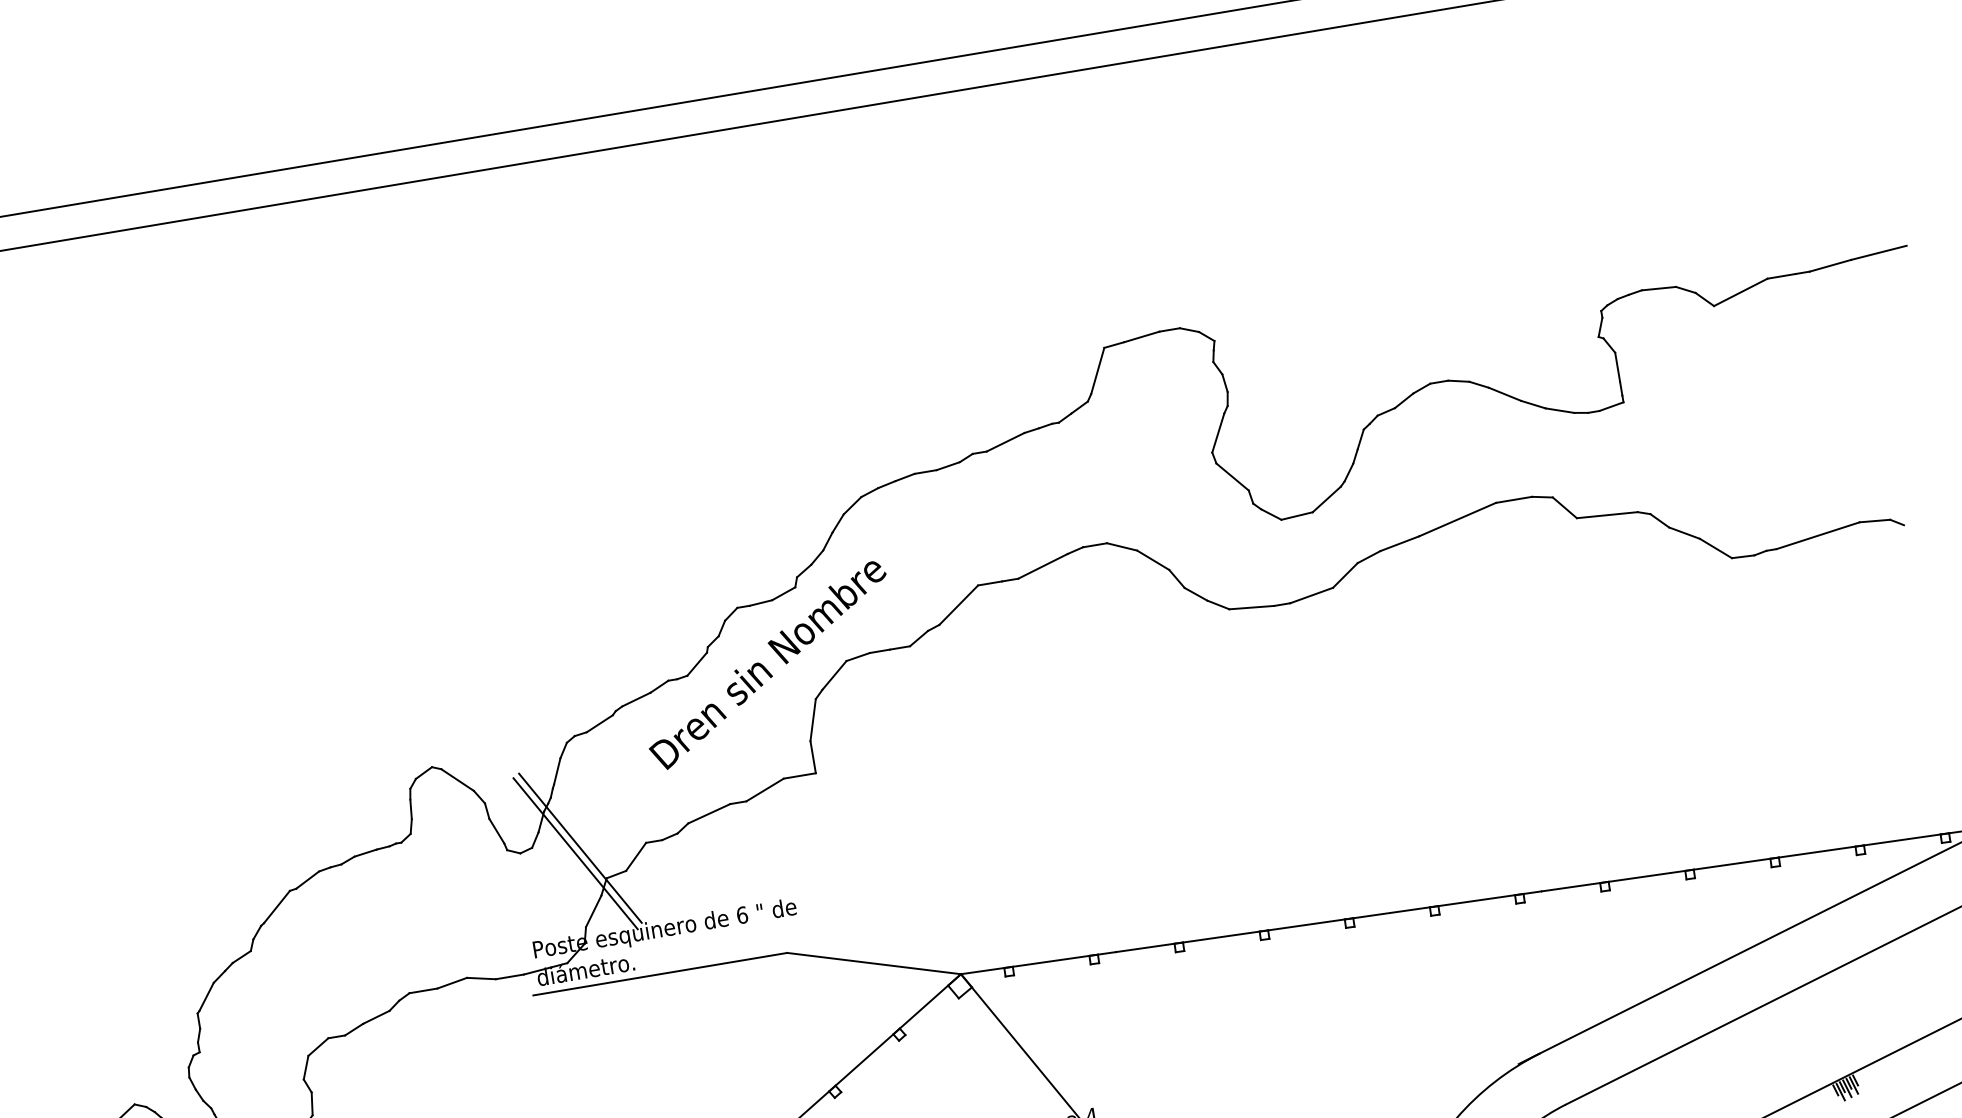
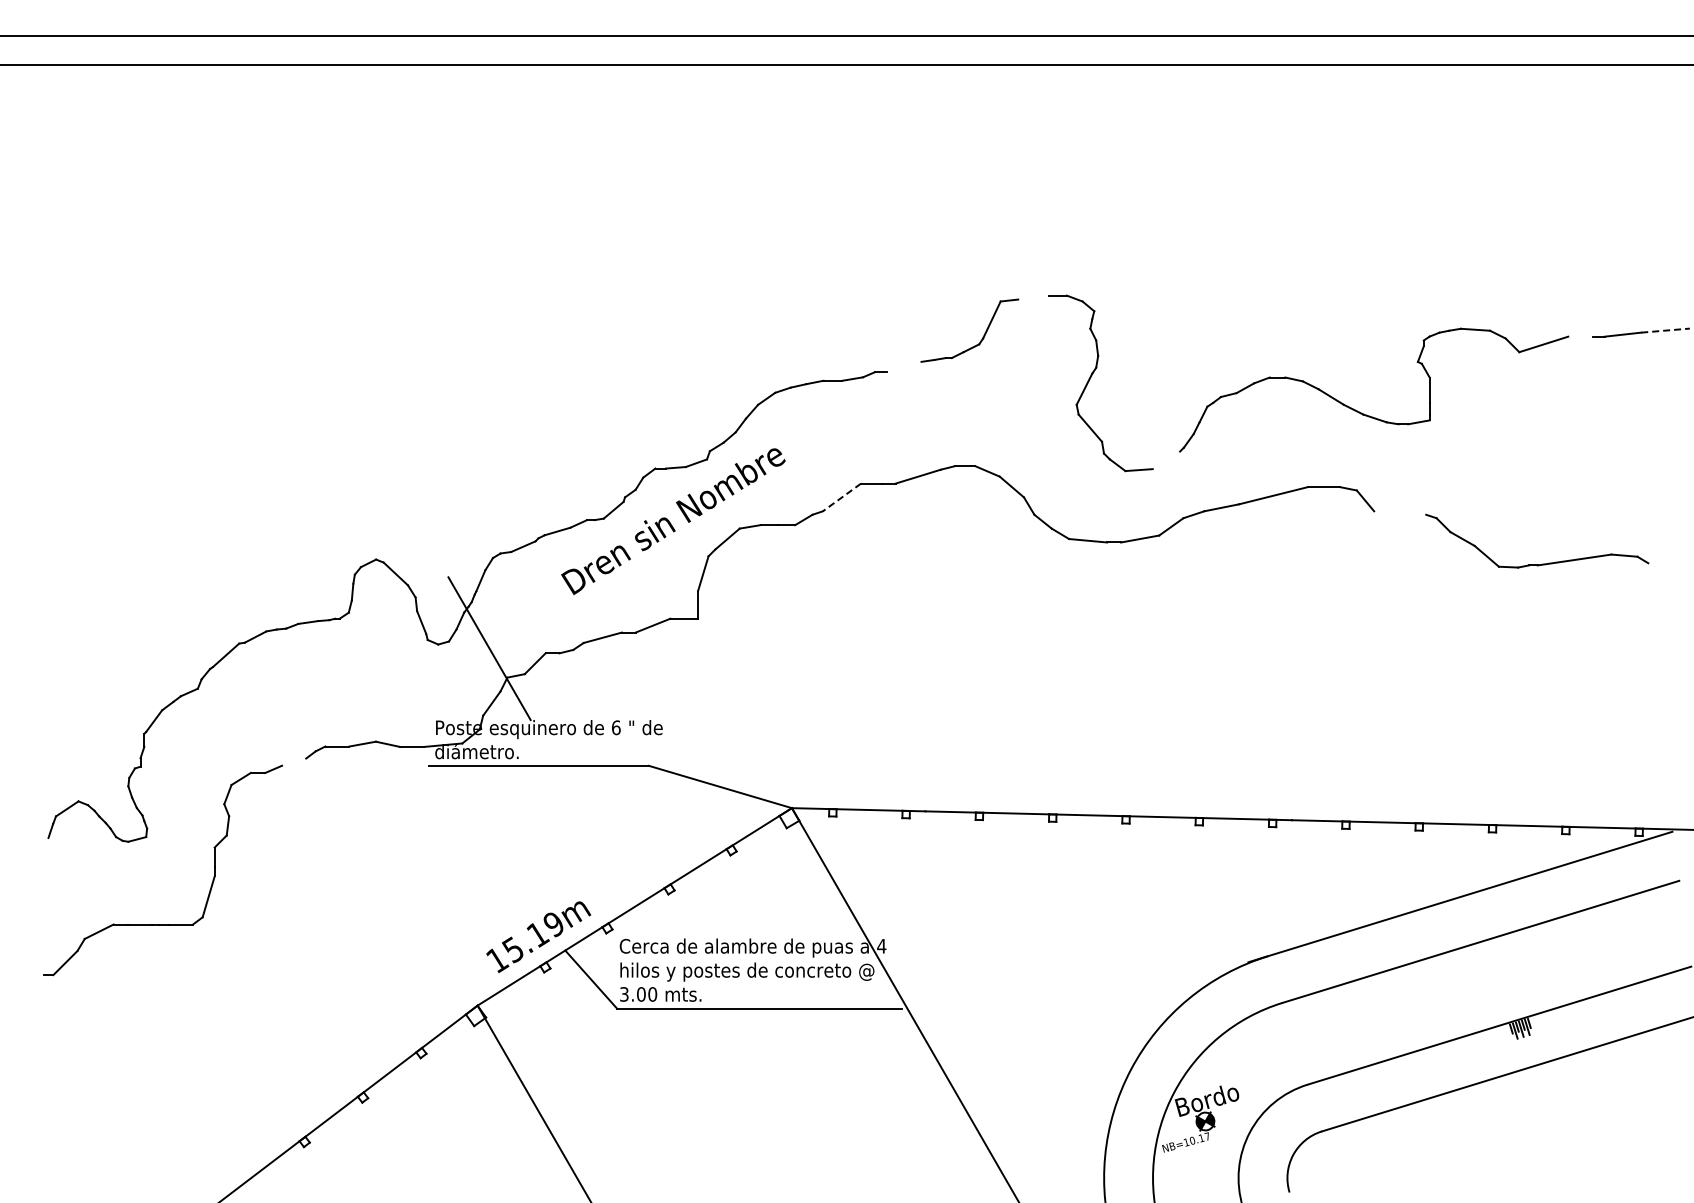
line: (1880, 252) -> (1666, 330), solid -> dashed
line: (1781, 276) -> (1580, 336), removed
line: (1141, 336) -> (1033, 297), removed
line: (1005, 441) -> (904, 366), removed
line: (1326, 499) -> (1166, 460), removed
line: (1607, 514) -> (1400, 512), removed
line: (959, 605) -> (842, 497), solid -> dashed
line: (575, 853) -> (484, 652), removed
line: (376, 1016) -> (294, 761), removed

